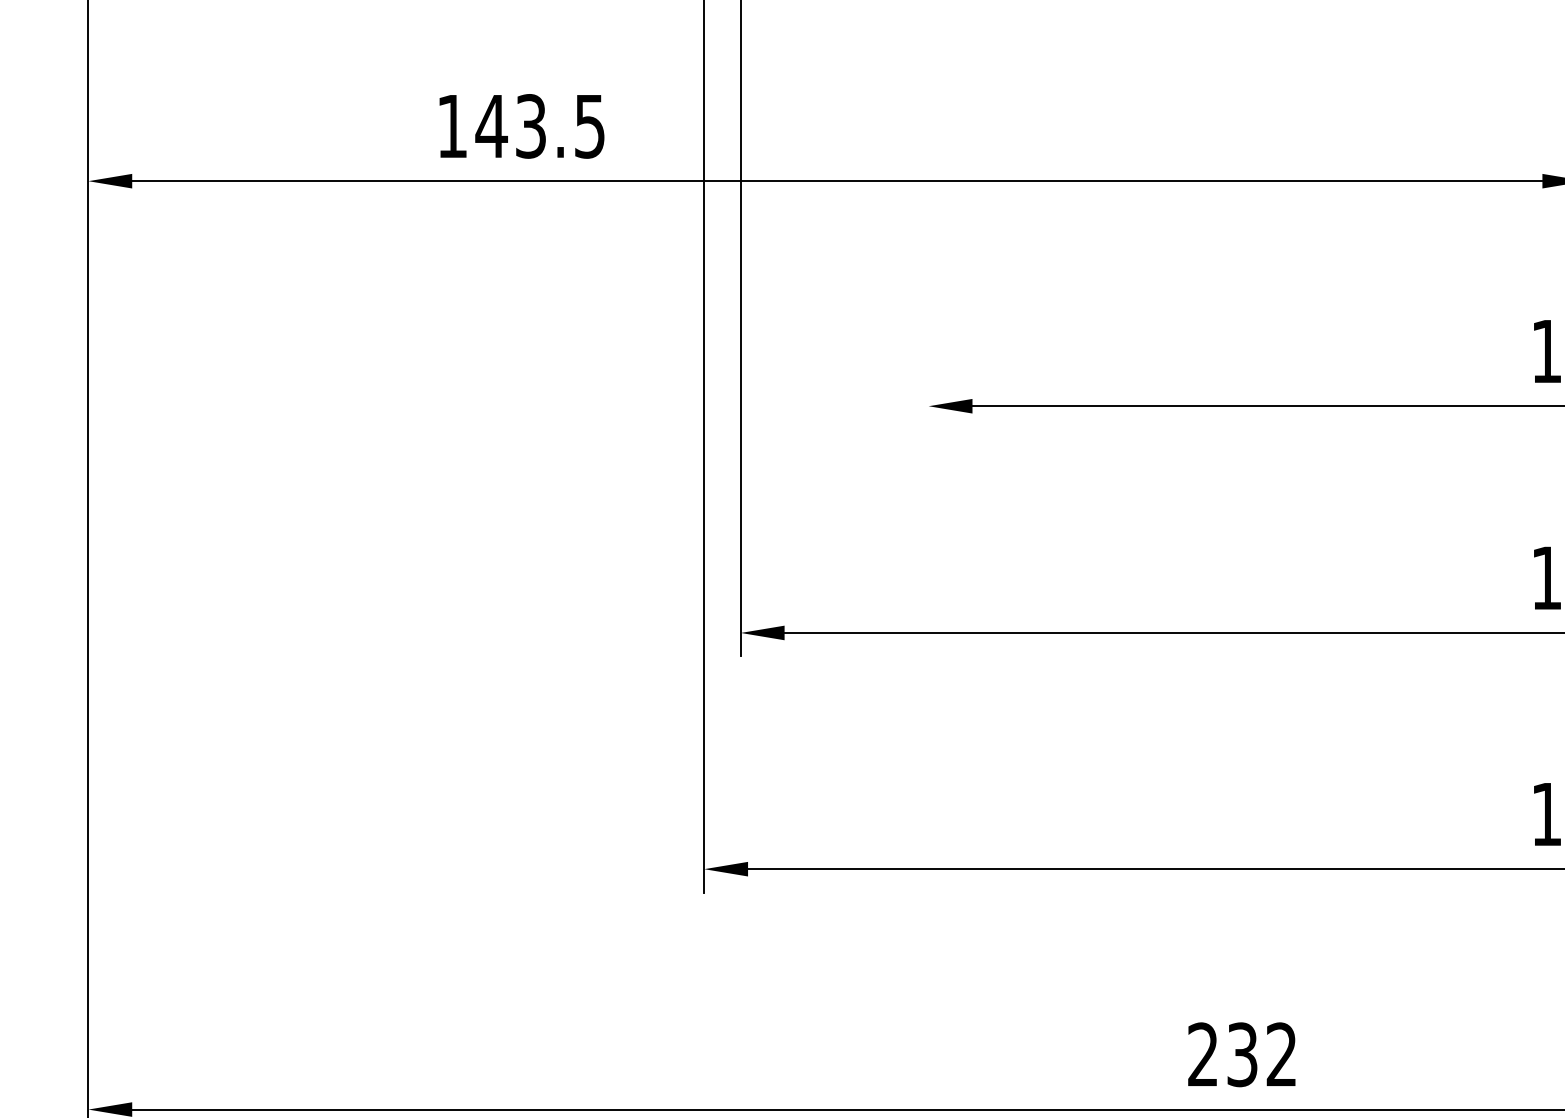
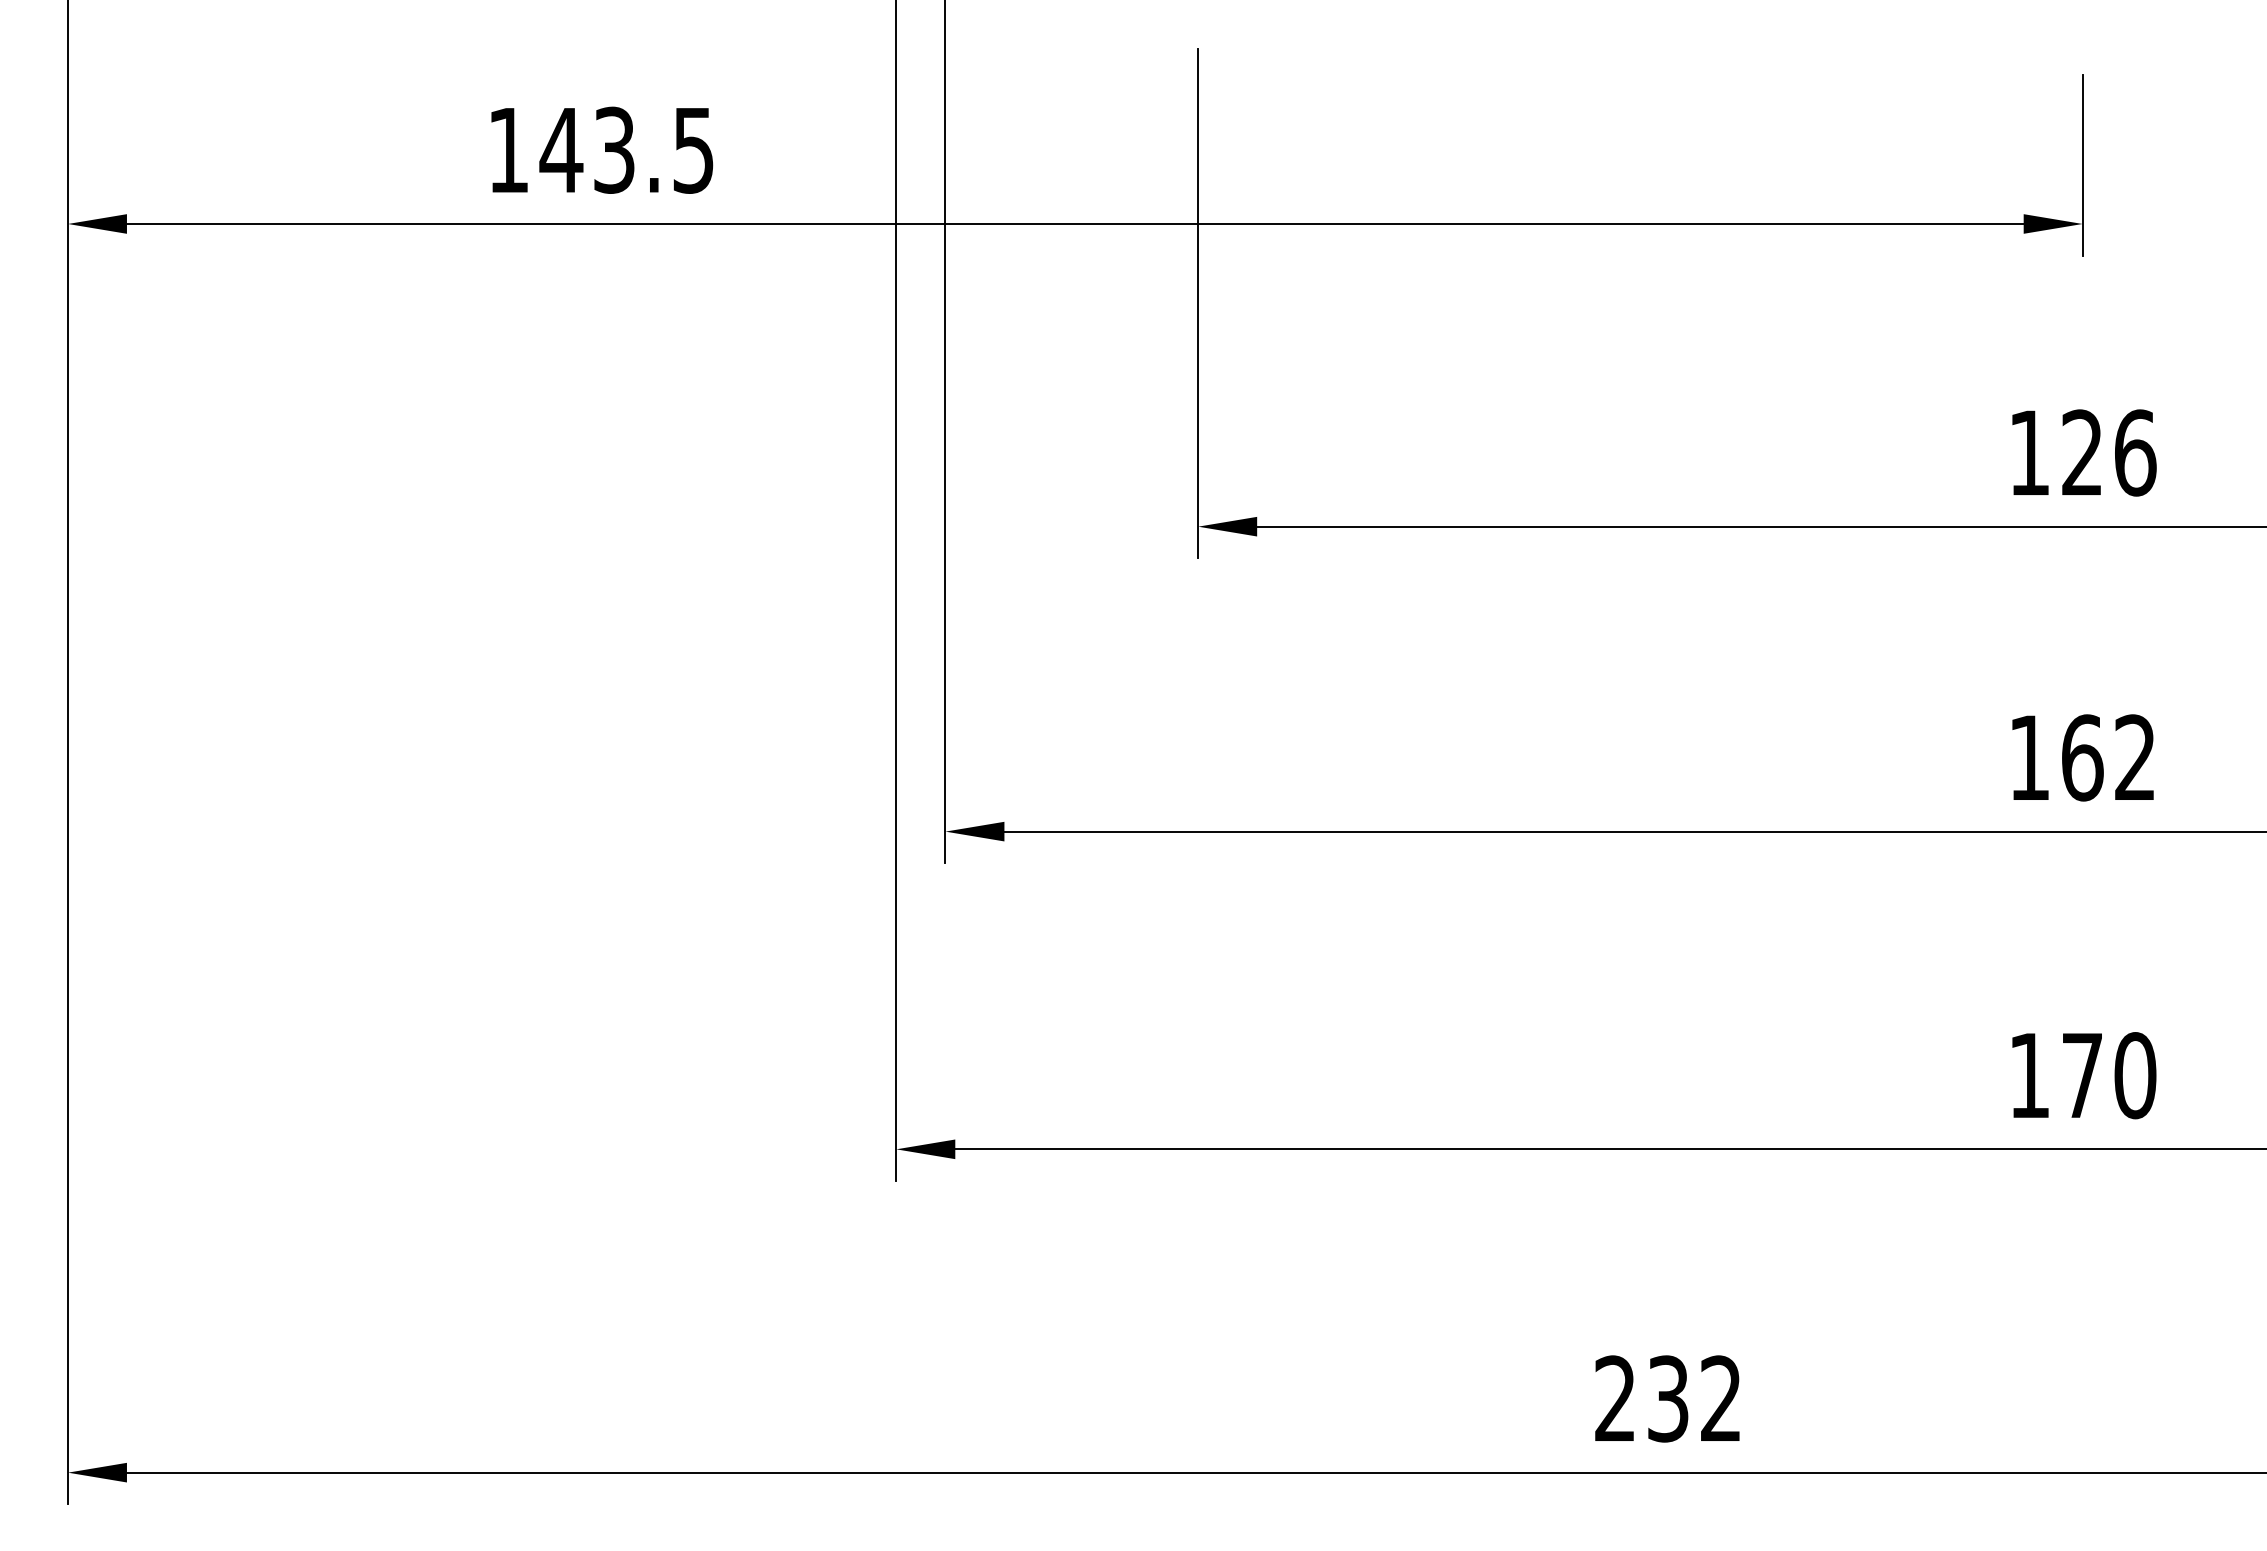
text: (522, 125) -> (602, 149), moved
line: (928, 240) -> (1198, 303), added
text: (1241, 1054) -> (1667, 1398), moved

